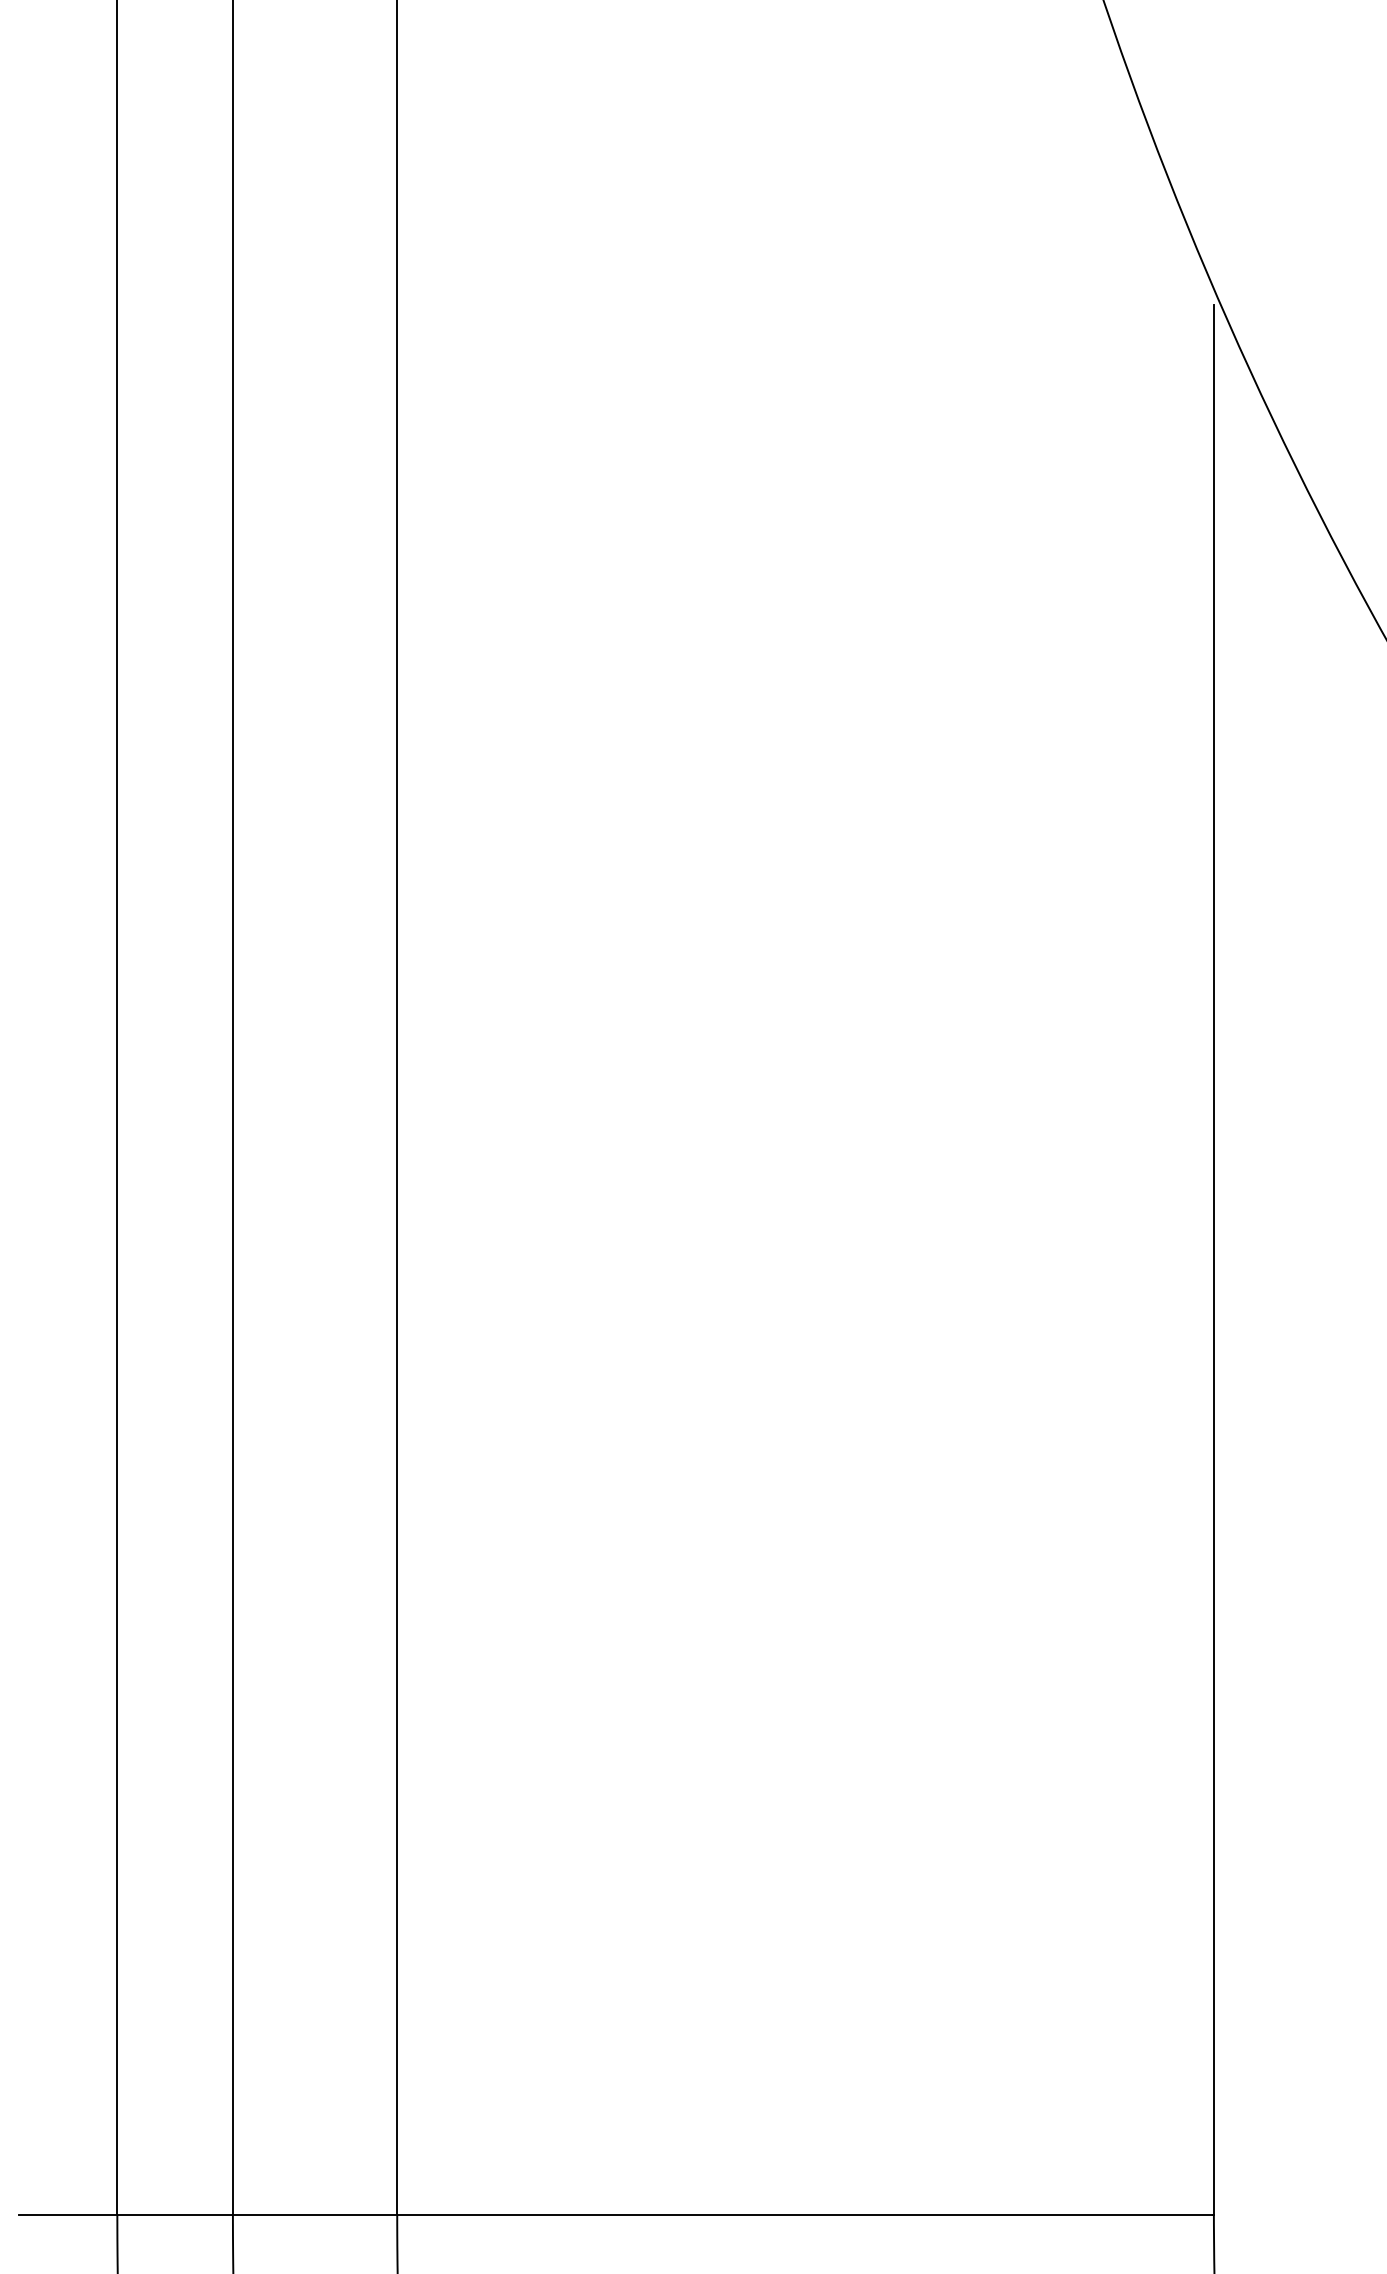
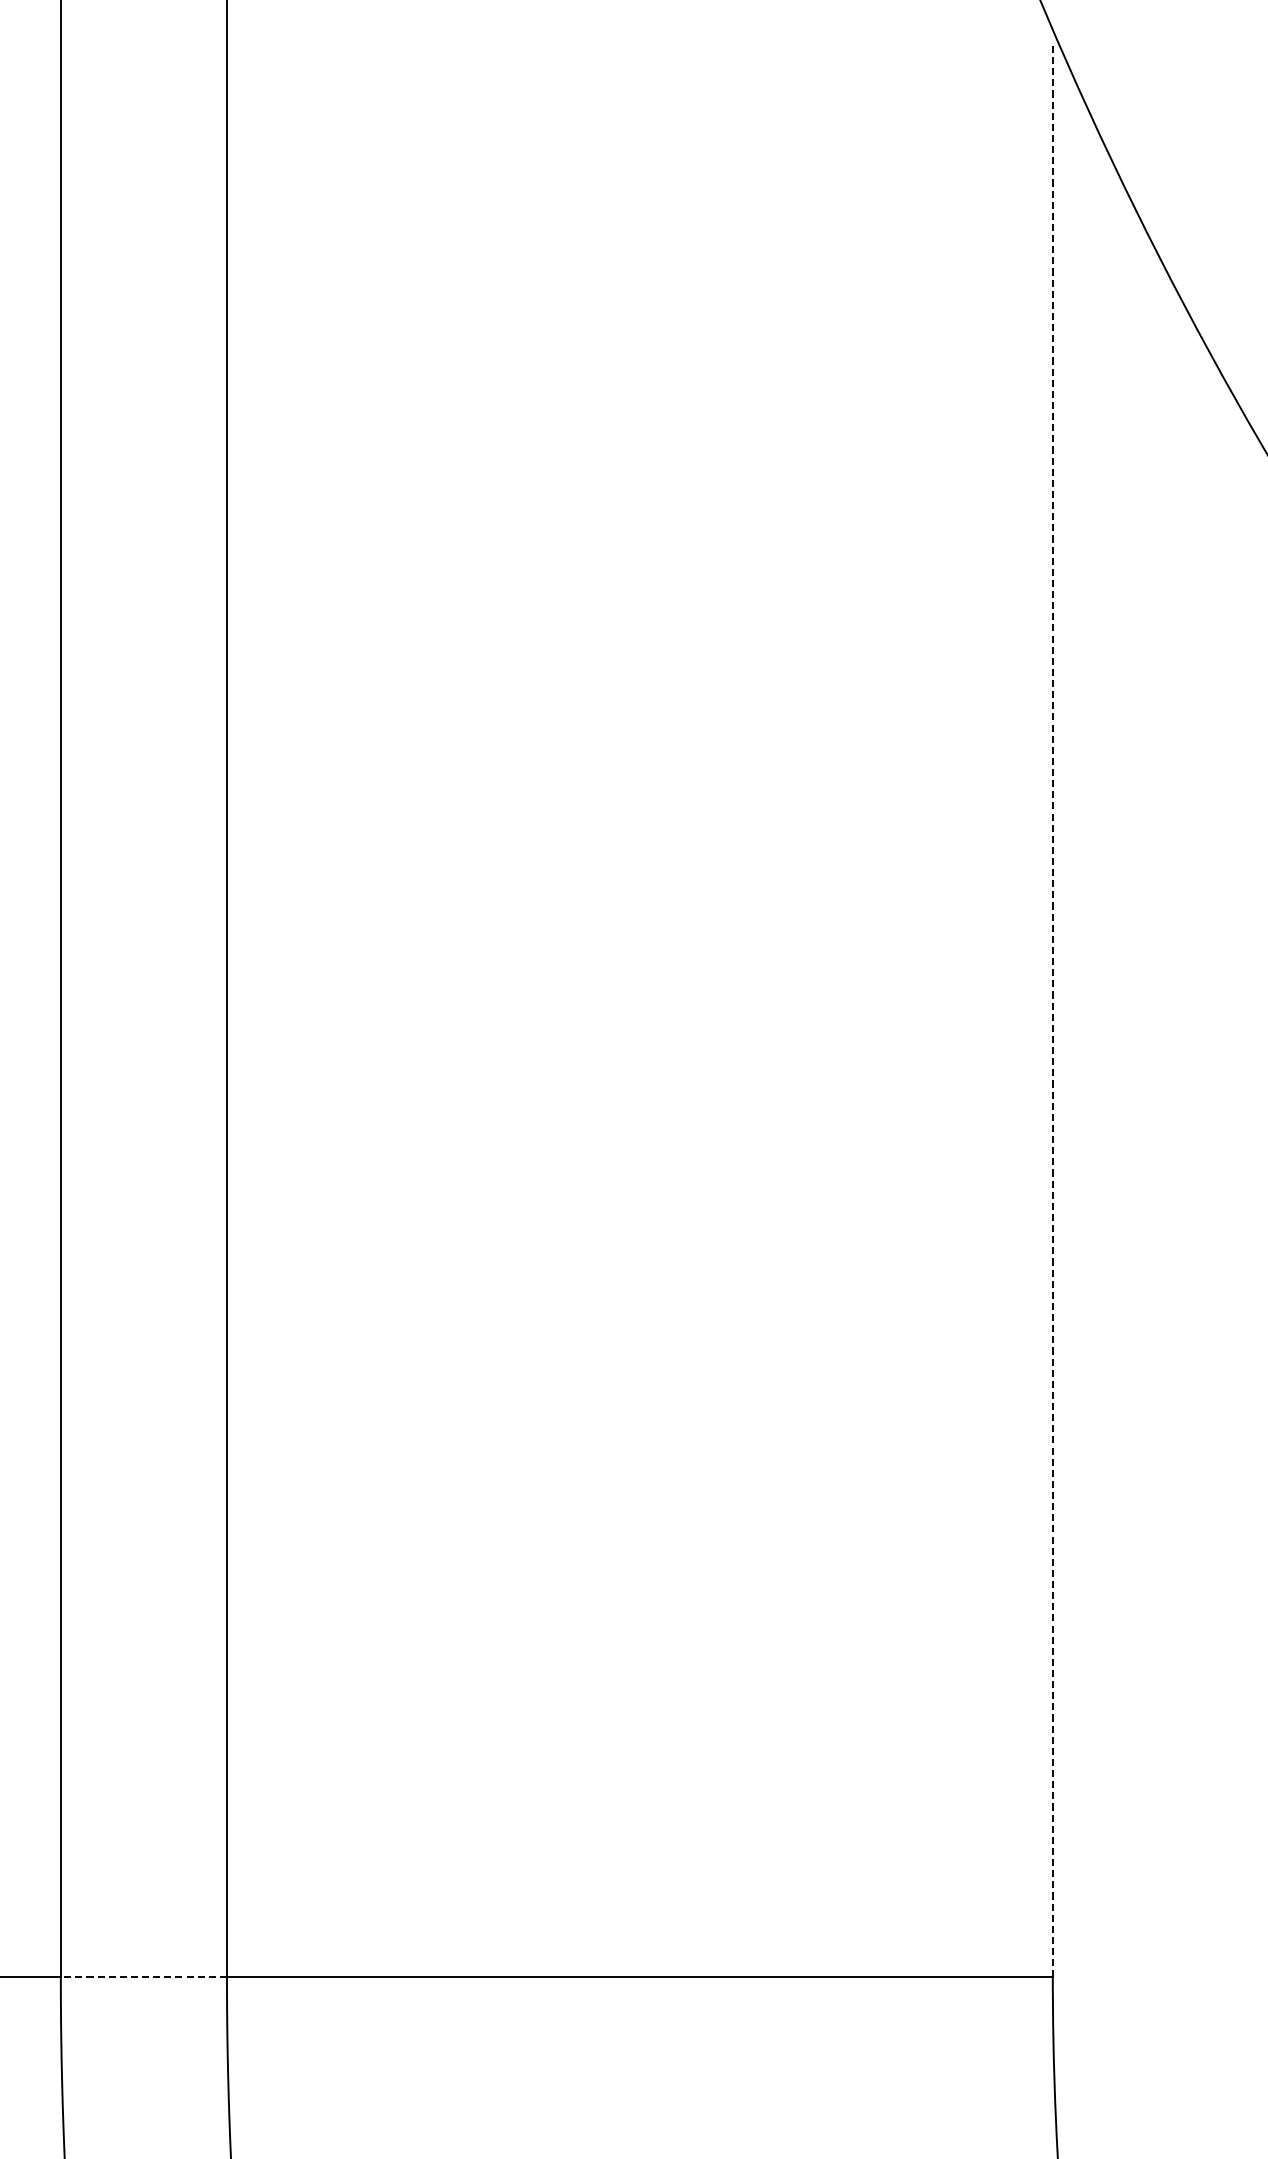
line: (1213, 1260) -> (1052, 1012), solid -> dashed
line: (314, 2214) -> (143, 1976), solid -> dashed

